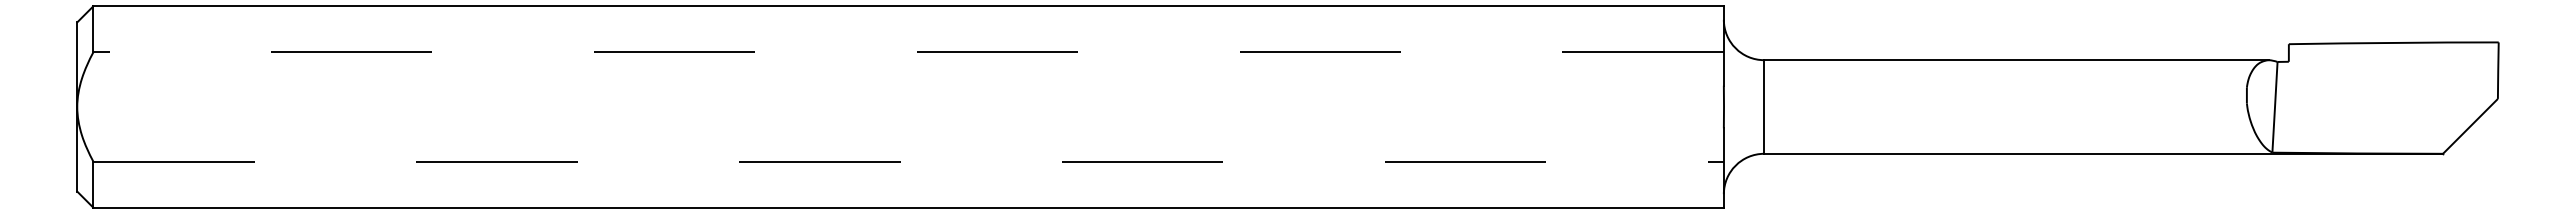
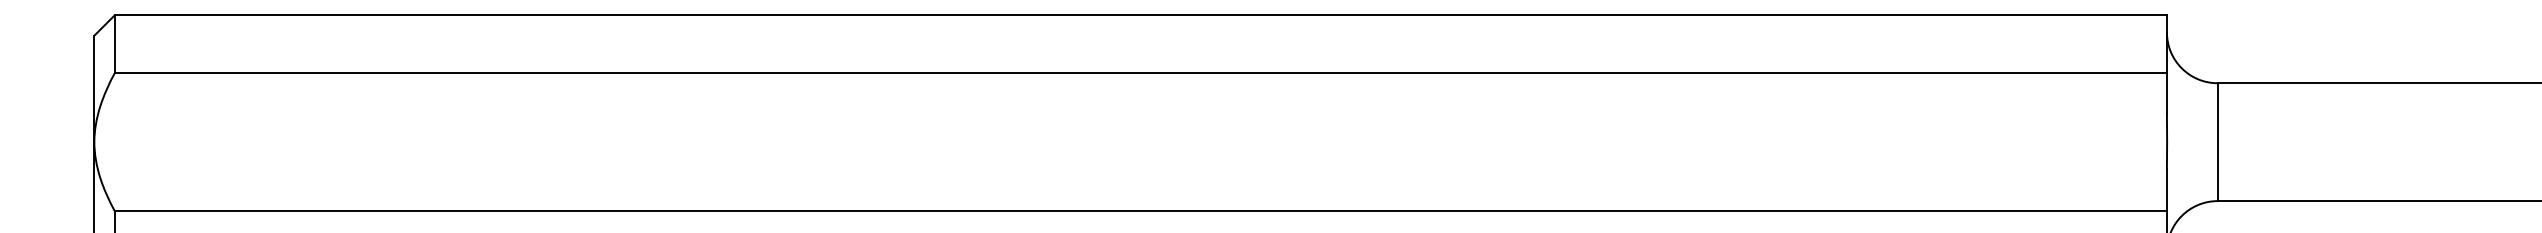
line: (908, 52) -> (1140, 73), dashed -> solid
line: (909, 161) -> (1141, 210), dashed -> solid

